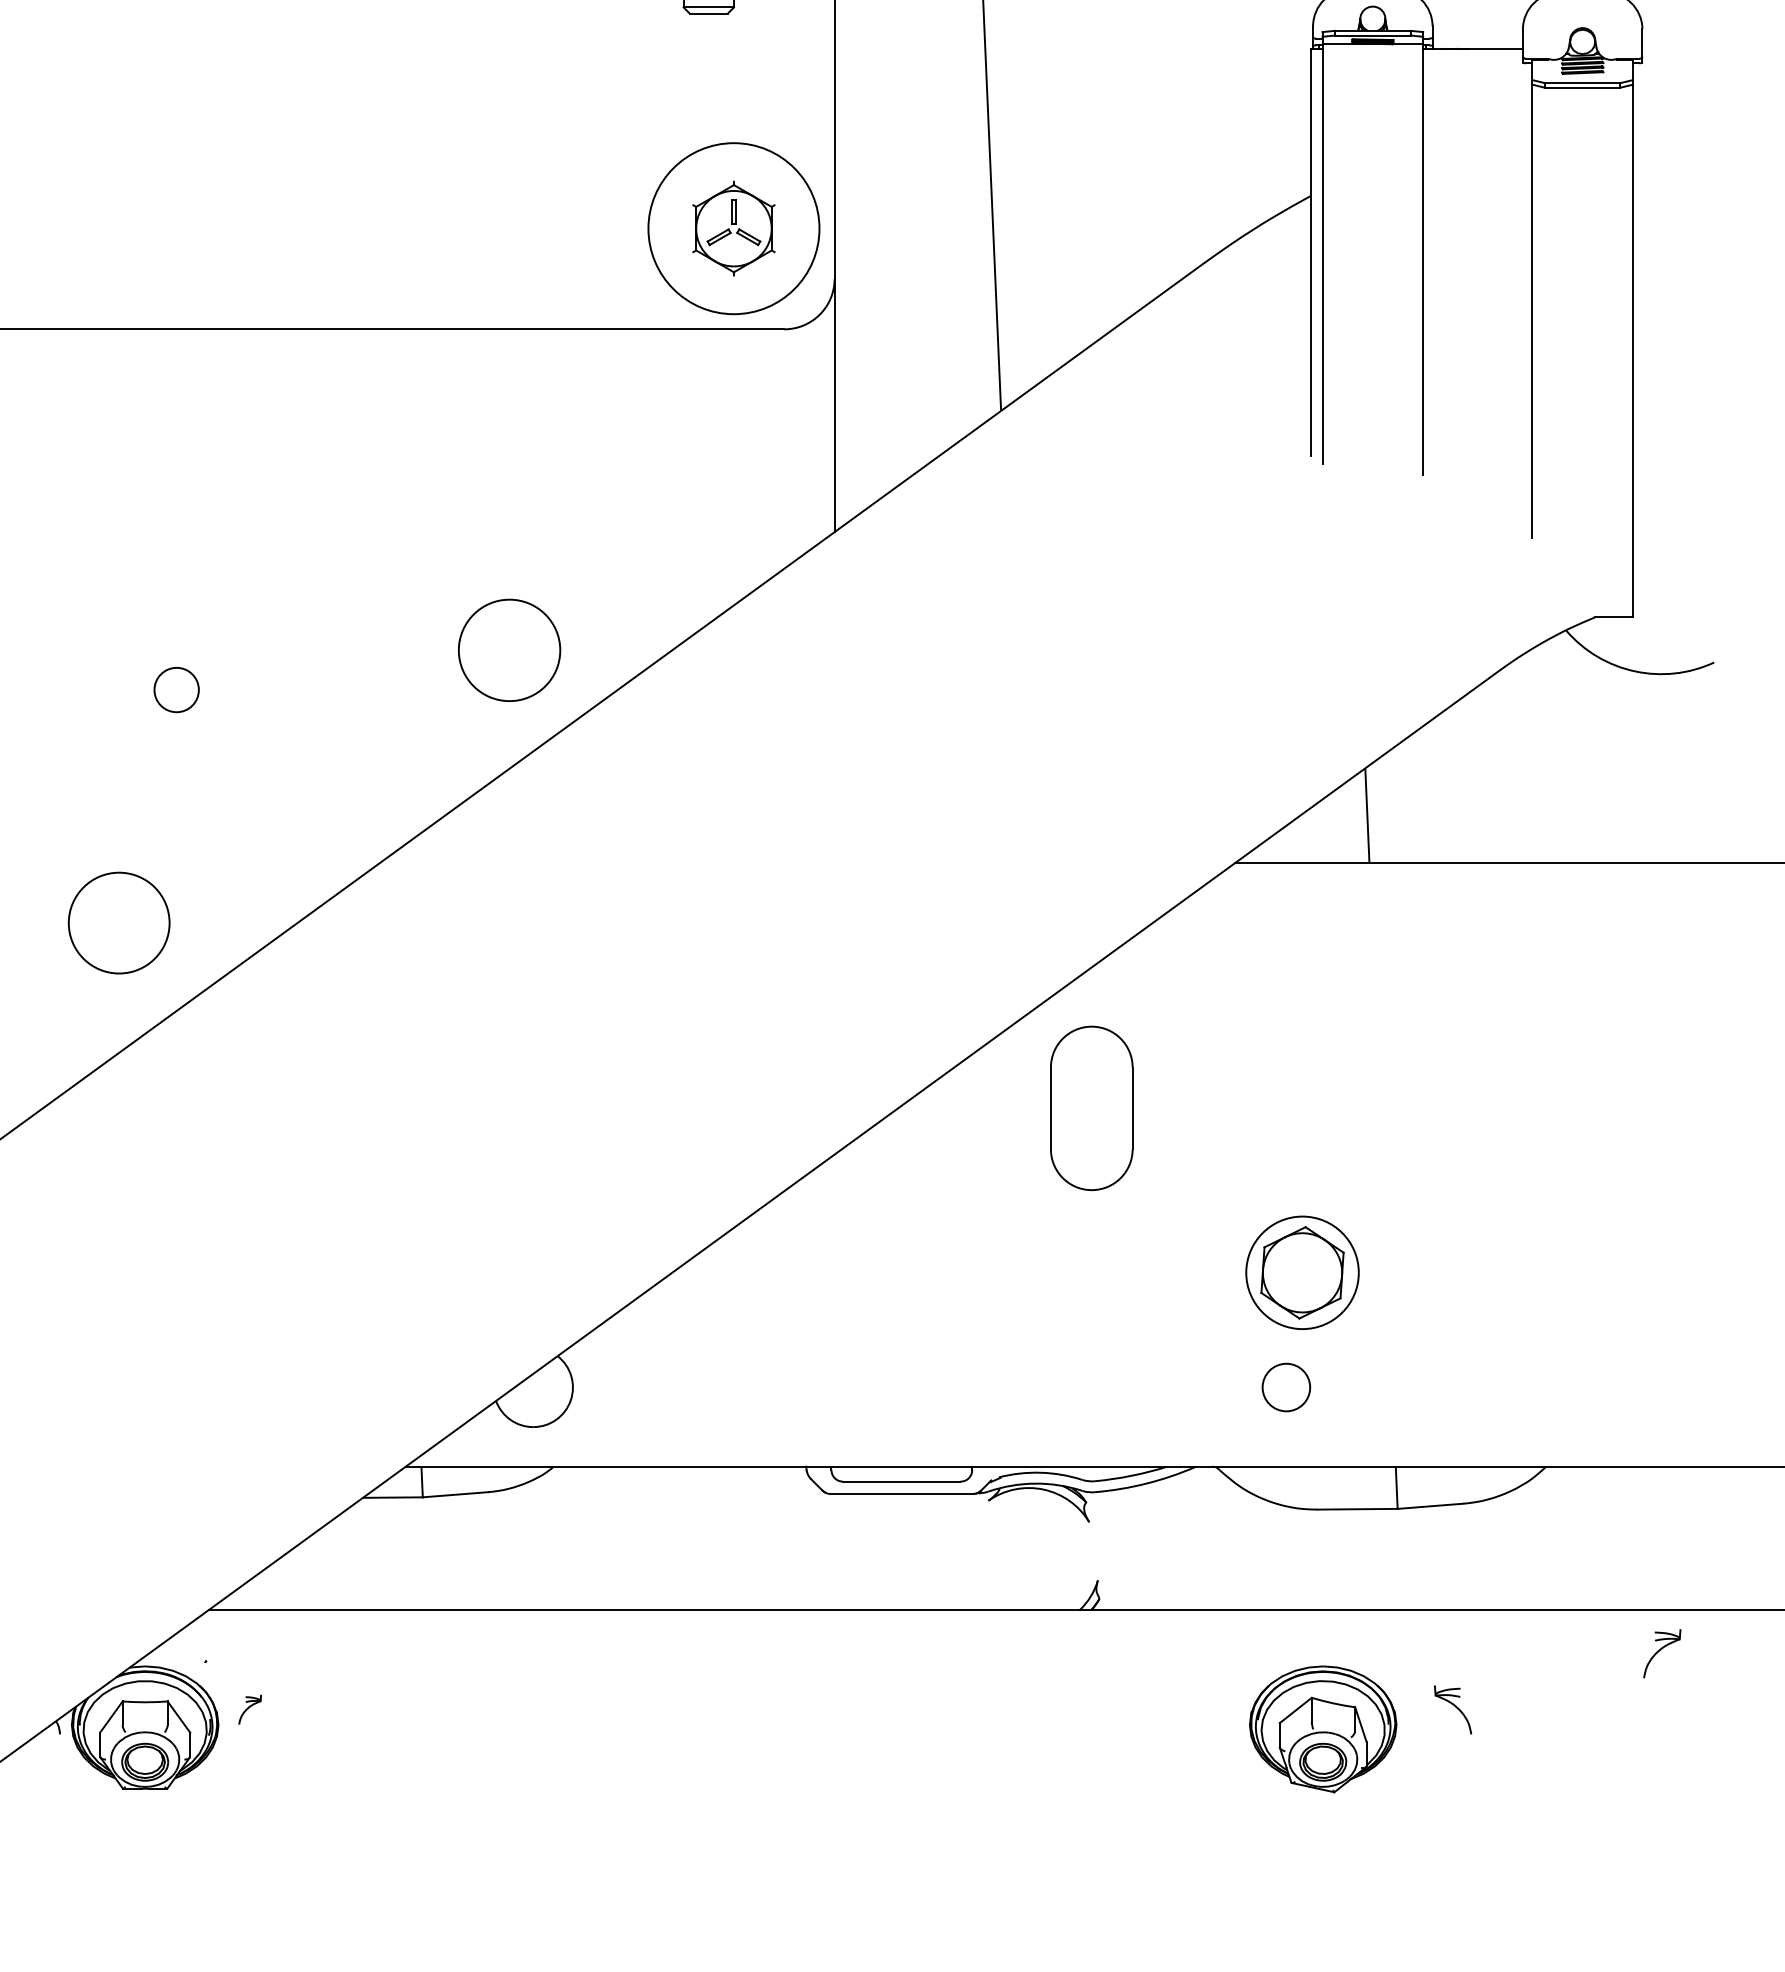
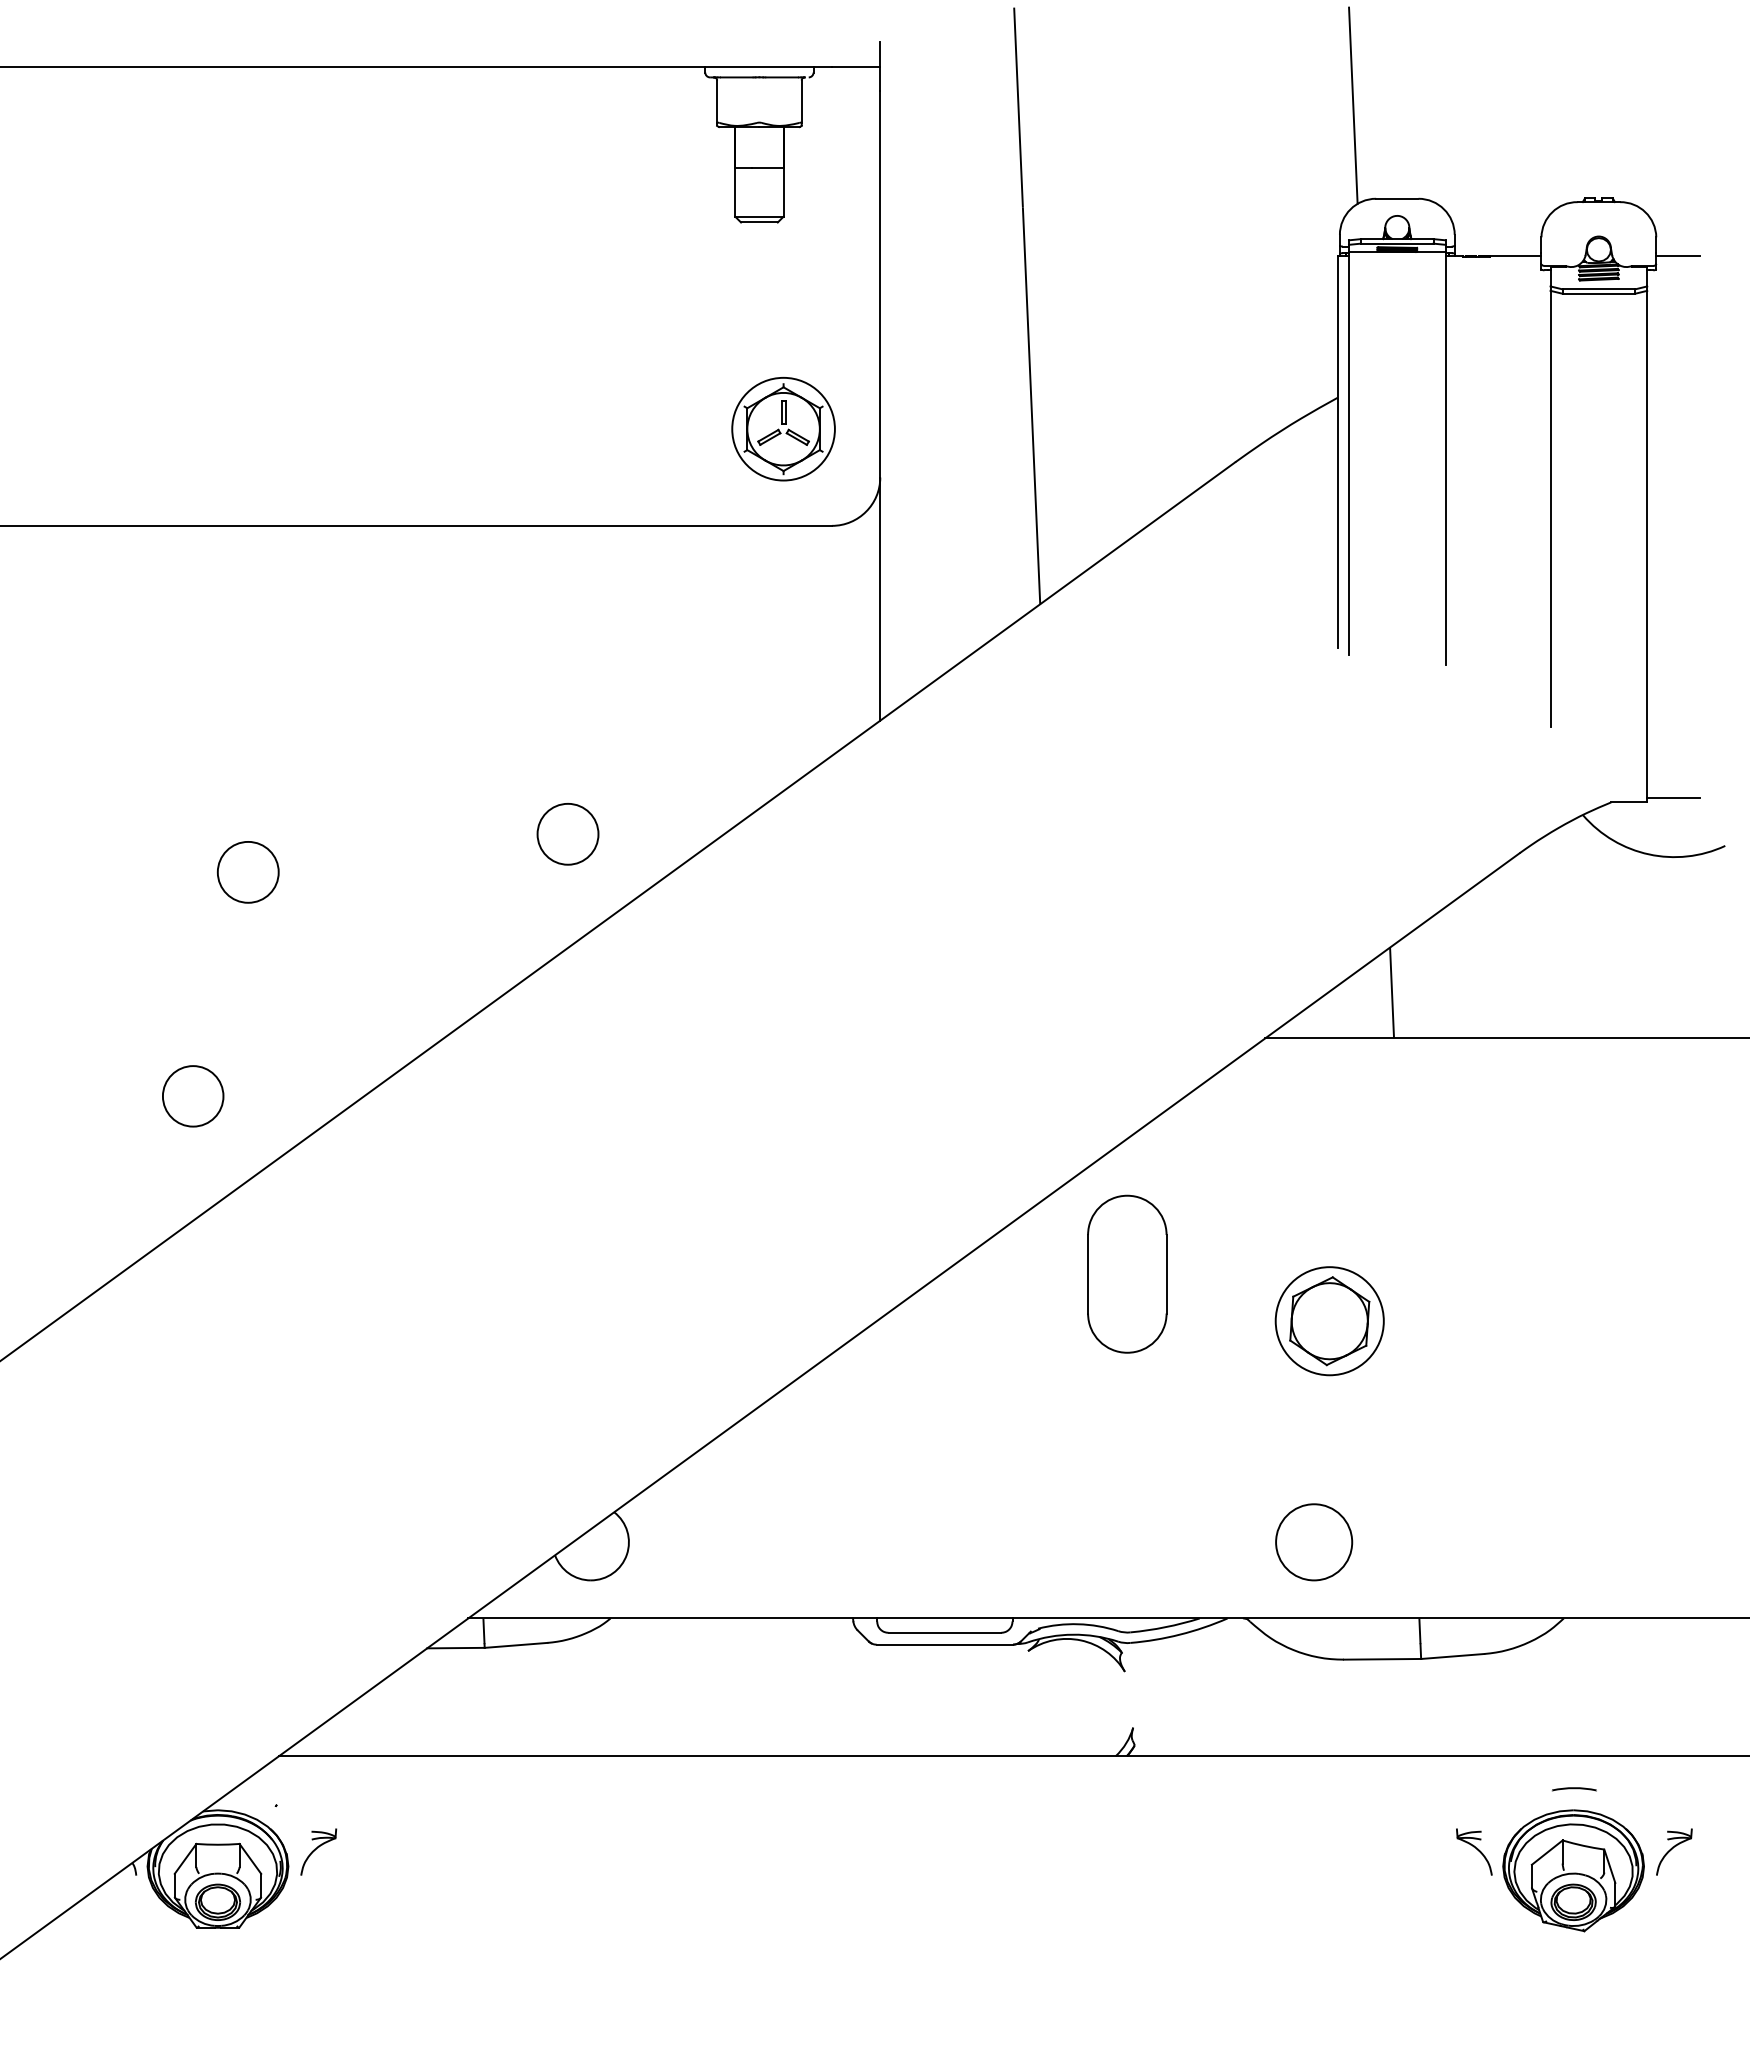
line: (1665, 48) -> (1678, 256), added
circle: (733, 227) -> (783, 428), size x0.62
line: (1660, 612) -> (1673, 797), added
circle: (509, 649) -> (567, 833), size x0.62
circle: (175, 689) -> (247, 871), size x1.43
circle: (119, 923) -> (193, 1096), size x0.62
part: (1302, 1273) -> (1329, 1321), moved
circle: (1286, 1387) -> (1314, 1542), size x1.67
part: (1557, 1644) -> (1574, 1789), added
part: (1662, 1653) -> (1674, 1851), moved
part: (249, 1709) -> (318, 1851), size x1.67
part: (1323, 1729) -> (1573, 1870), moved

